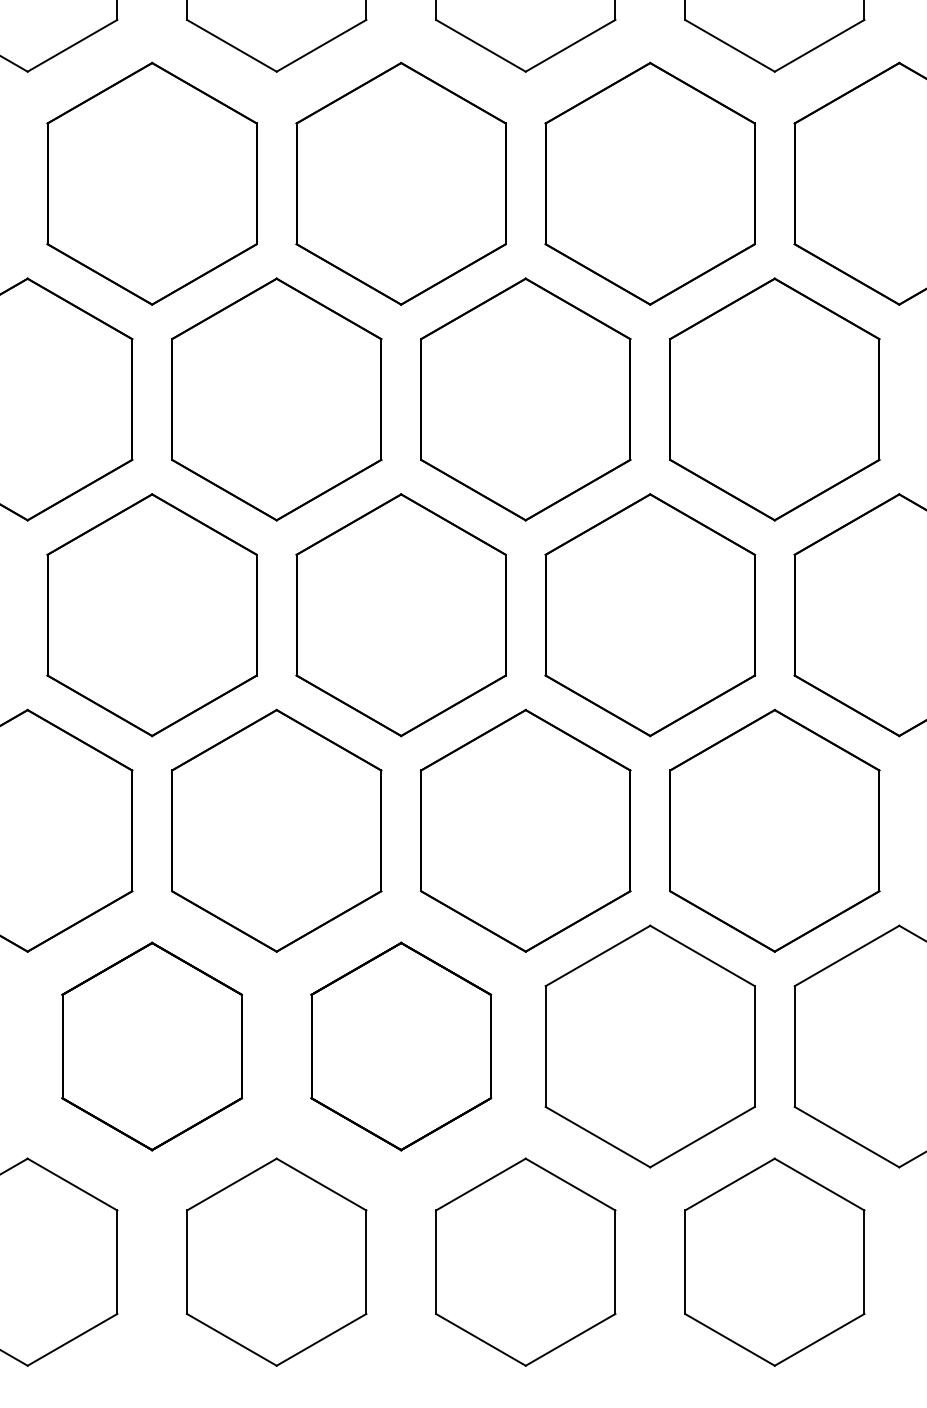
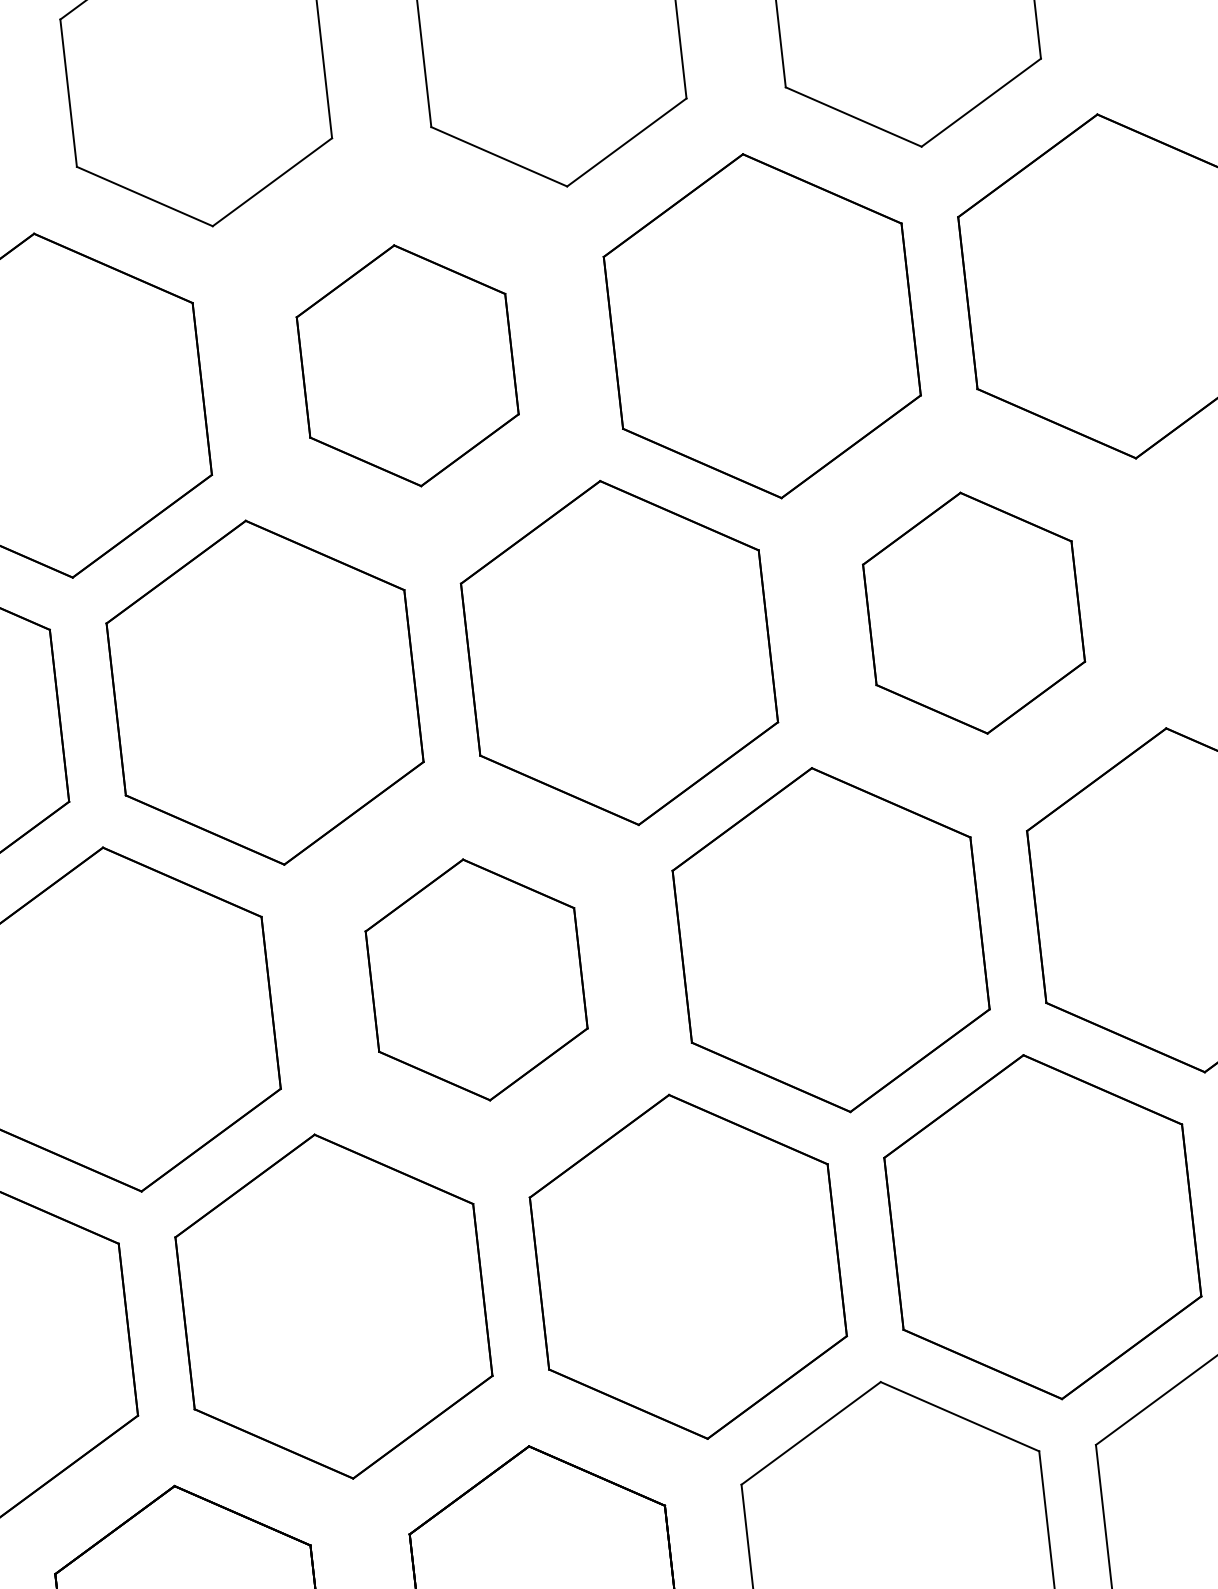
part: (400, 183) -> (406, 365), size x0.7
part: (774, 399) -> (973, 613), size x0.7
part: (400, 615) -> (475, 980), size x0.7

